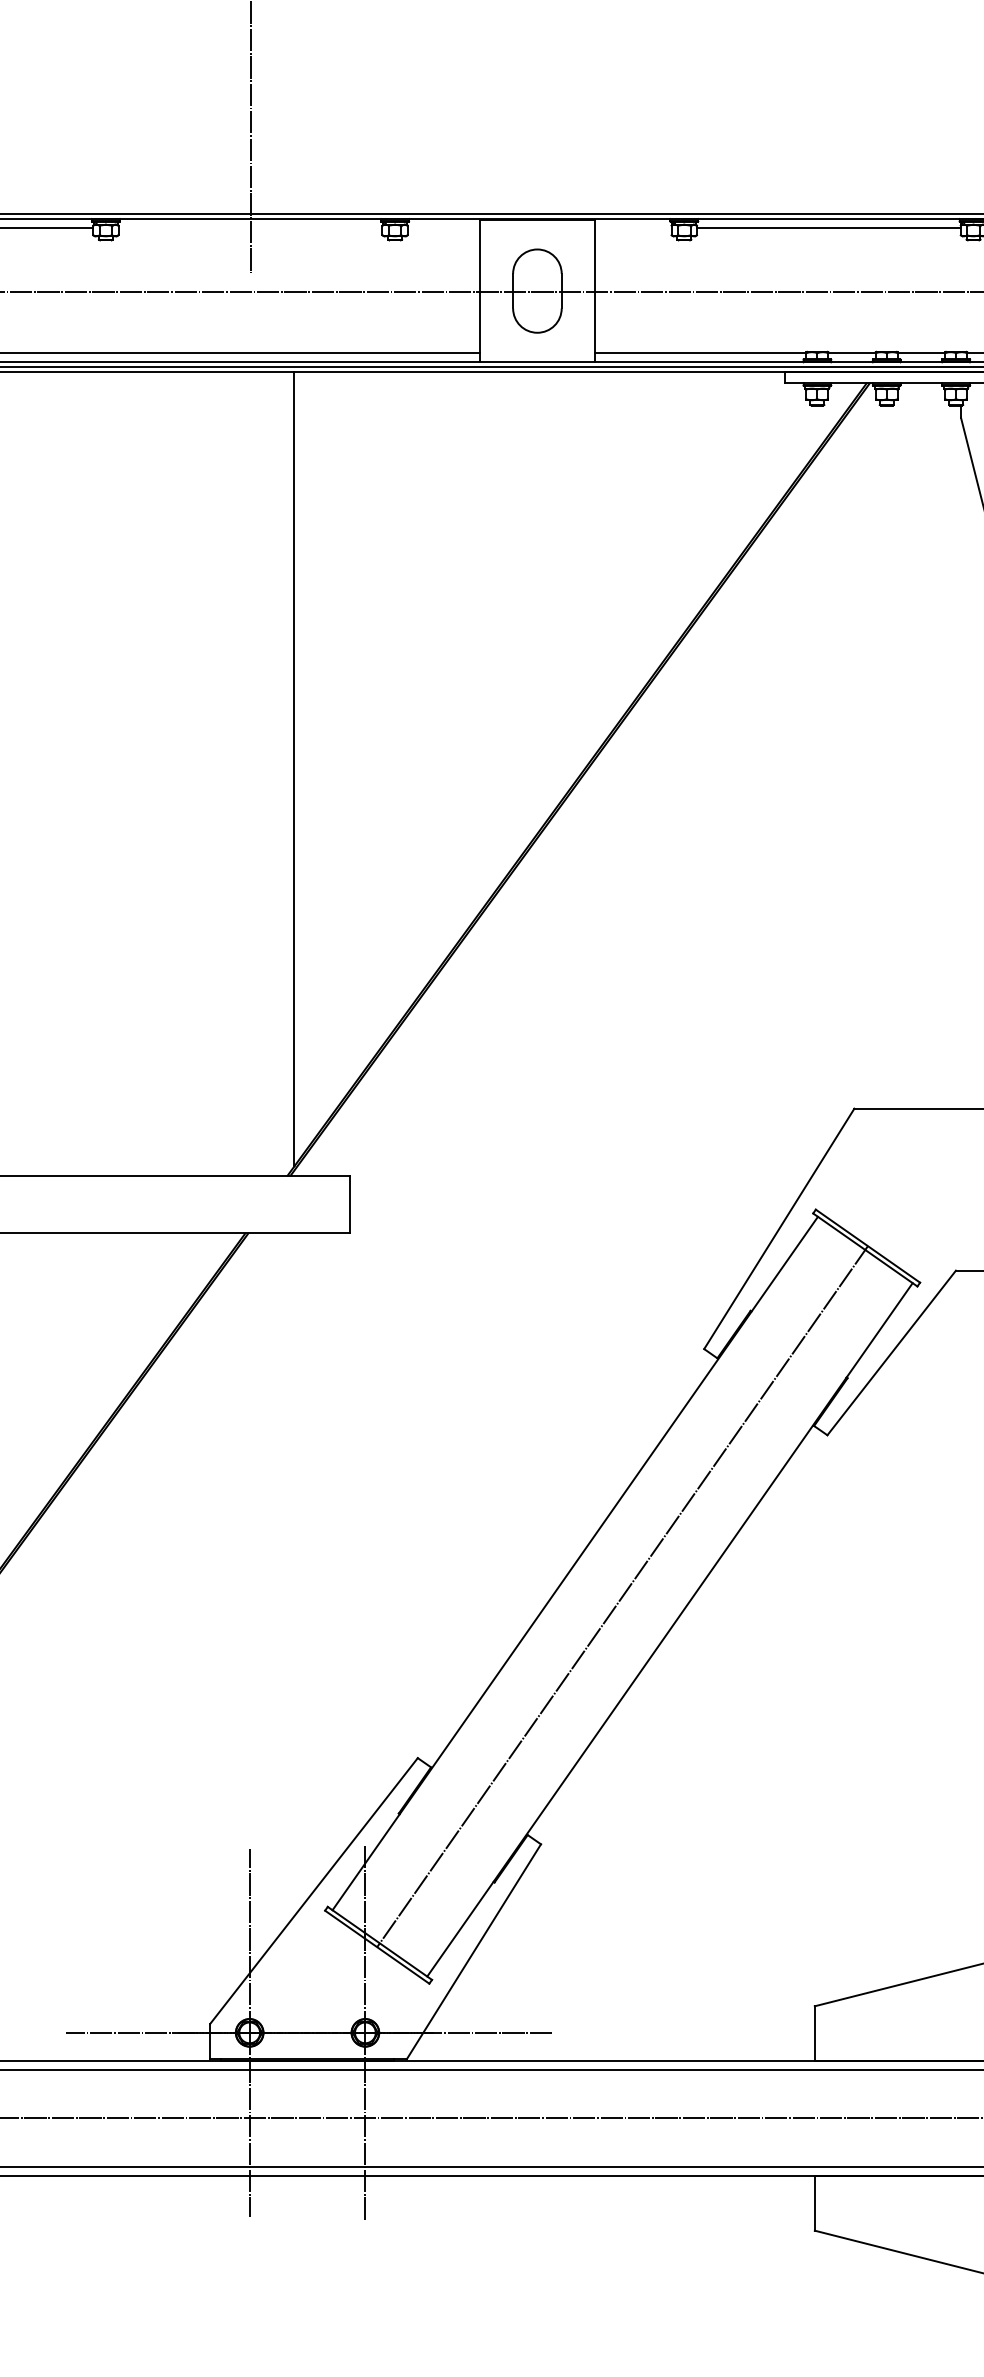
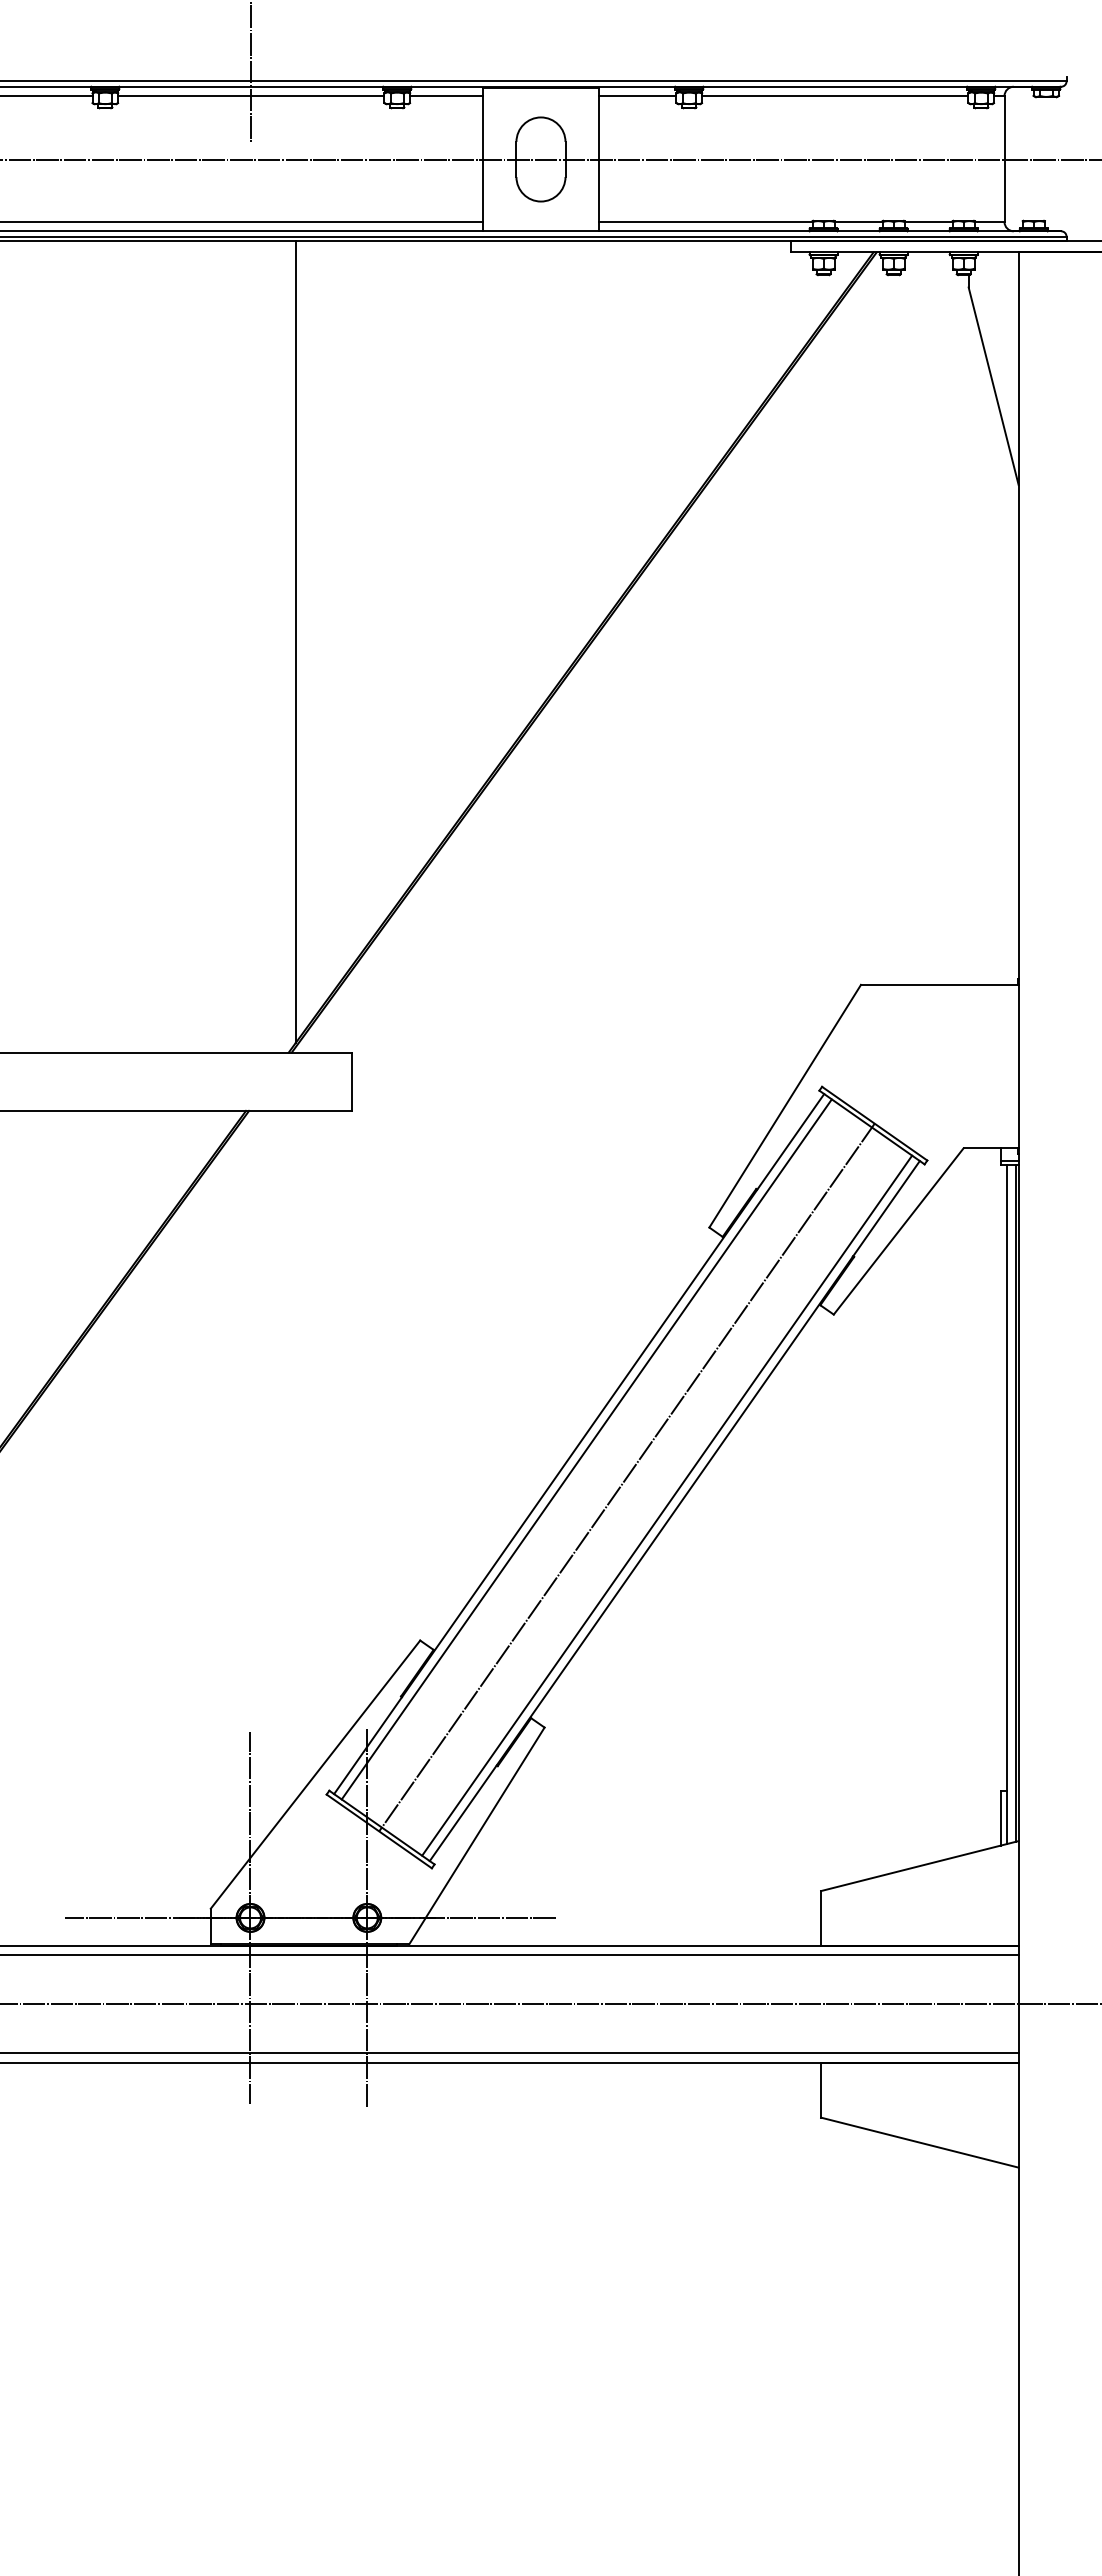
line: (250, 228) -> (251, 96), added
line: (443, 228) -> (446, 96), added
line: (633, 228) -> (637, 96), added
line: (582, 1568) -> (586, 1449), added
line: (662, 1624) -> (667, 1505), added

